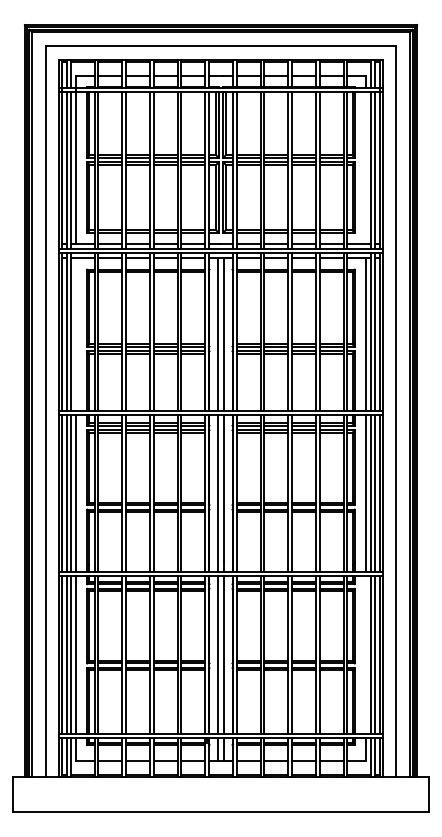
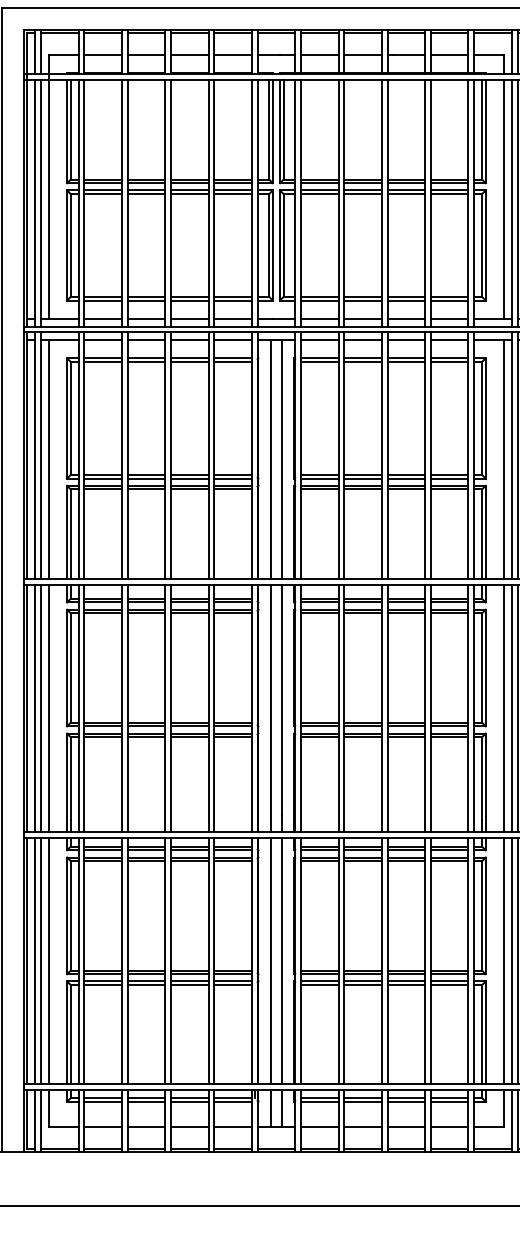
line: (366, 167) -> (504, 198), added
line: (75, 334) -> (48, 459), added
line: (366, 654) -> (504, 960), added

